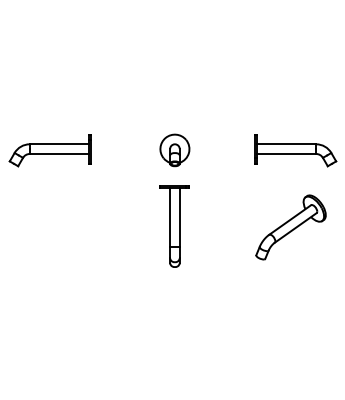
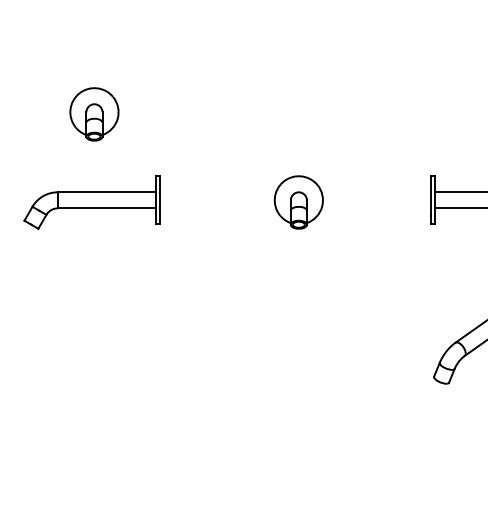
part: (51, 97) -> (93, 114), added
part: (174, 226) -> (298, 328), removed

